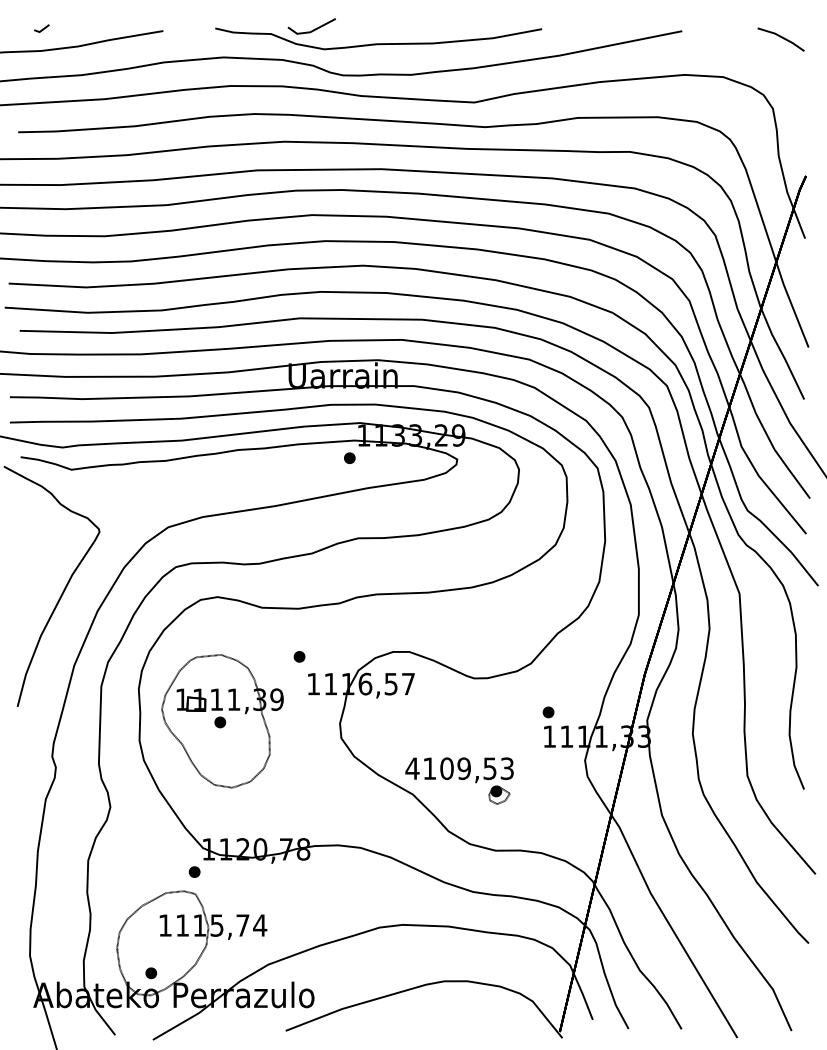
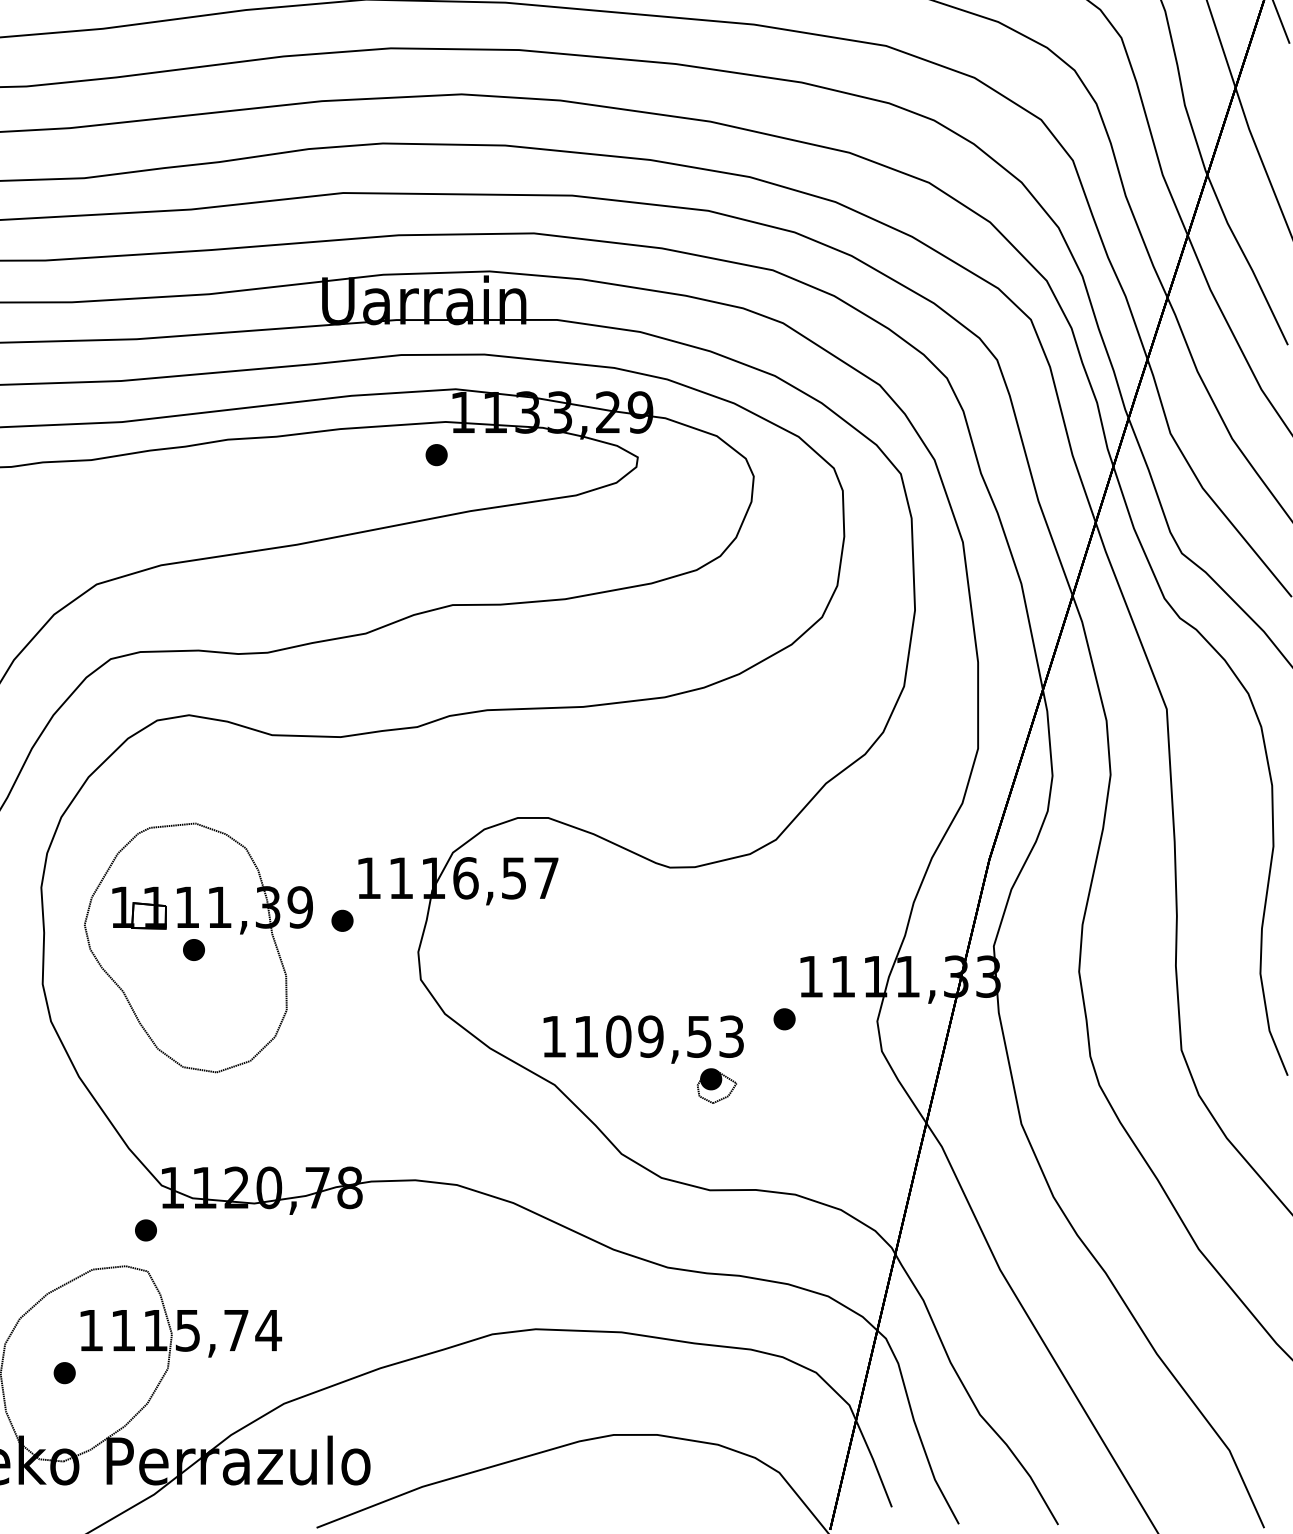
part: (299, 656) -> (342, 920), moved
part: (548, 712) -> (784, 1019), moved
text: (412, 768) -> (554, 1036), 4109,53 -> 1109,53
part: (151, 973) -> (65, 1373), moved

